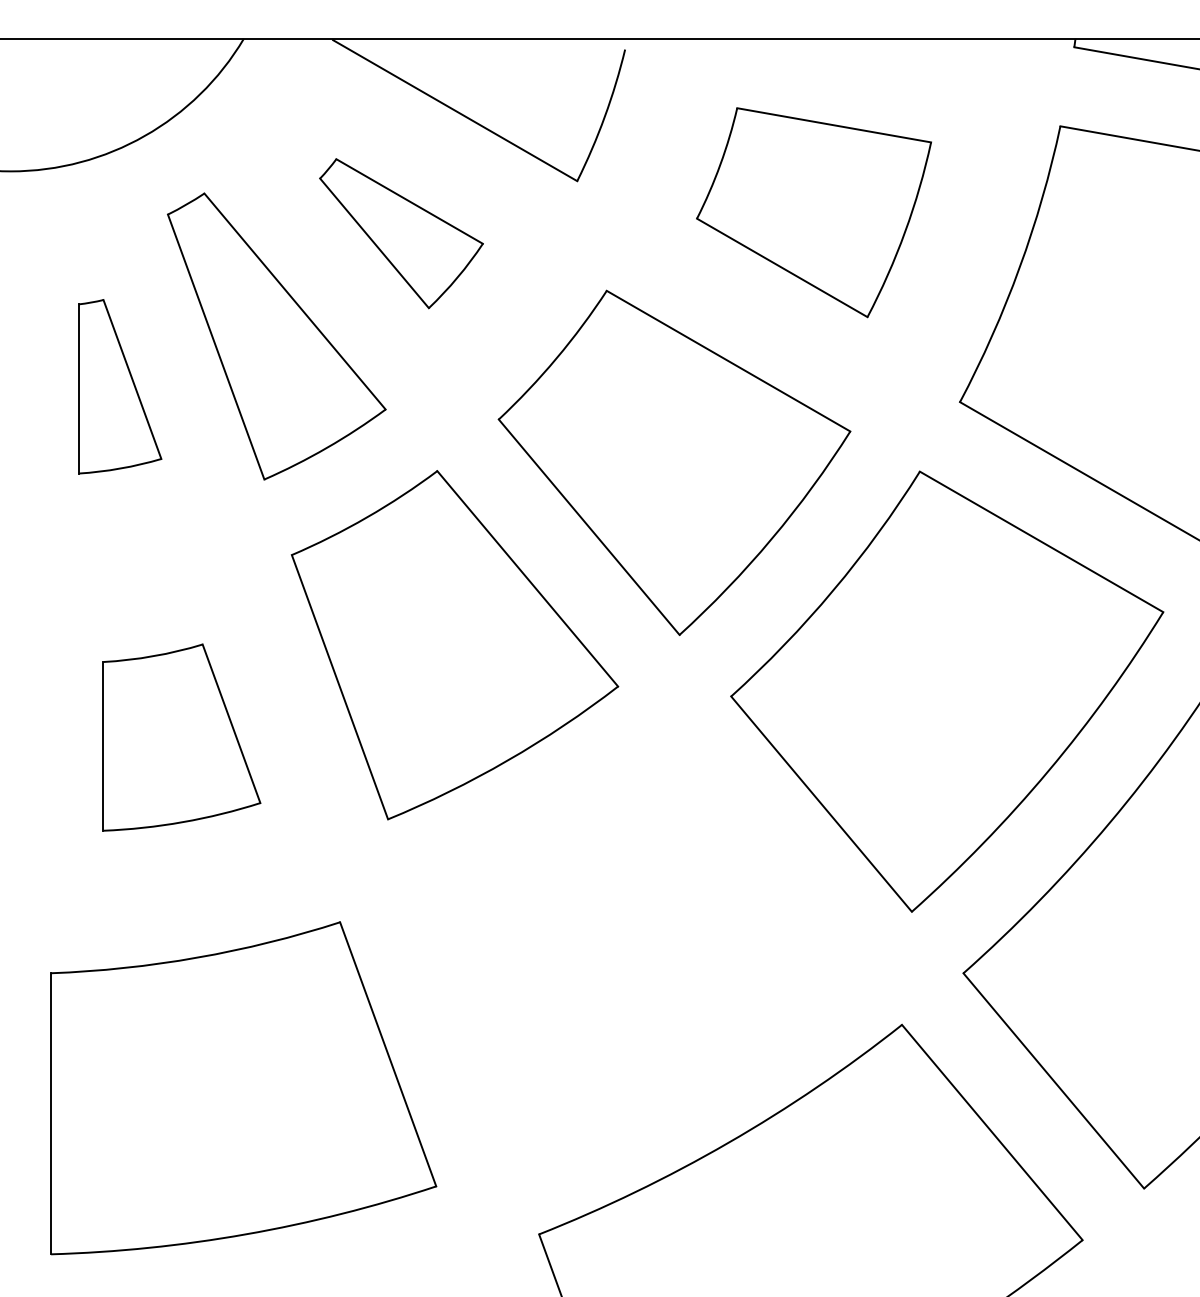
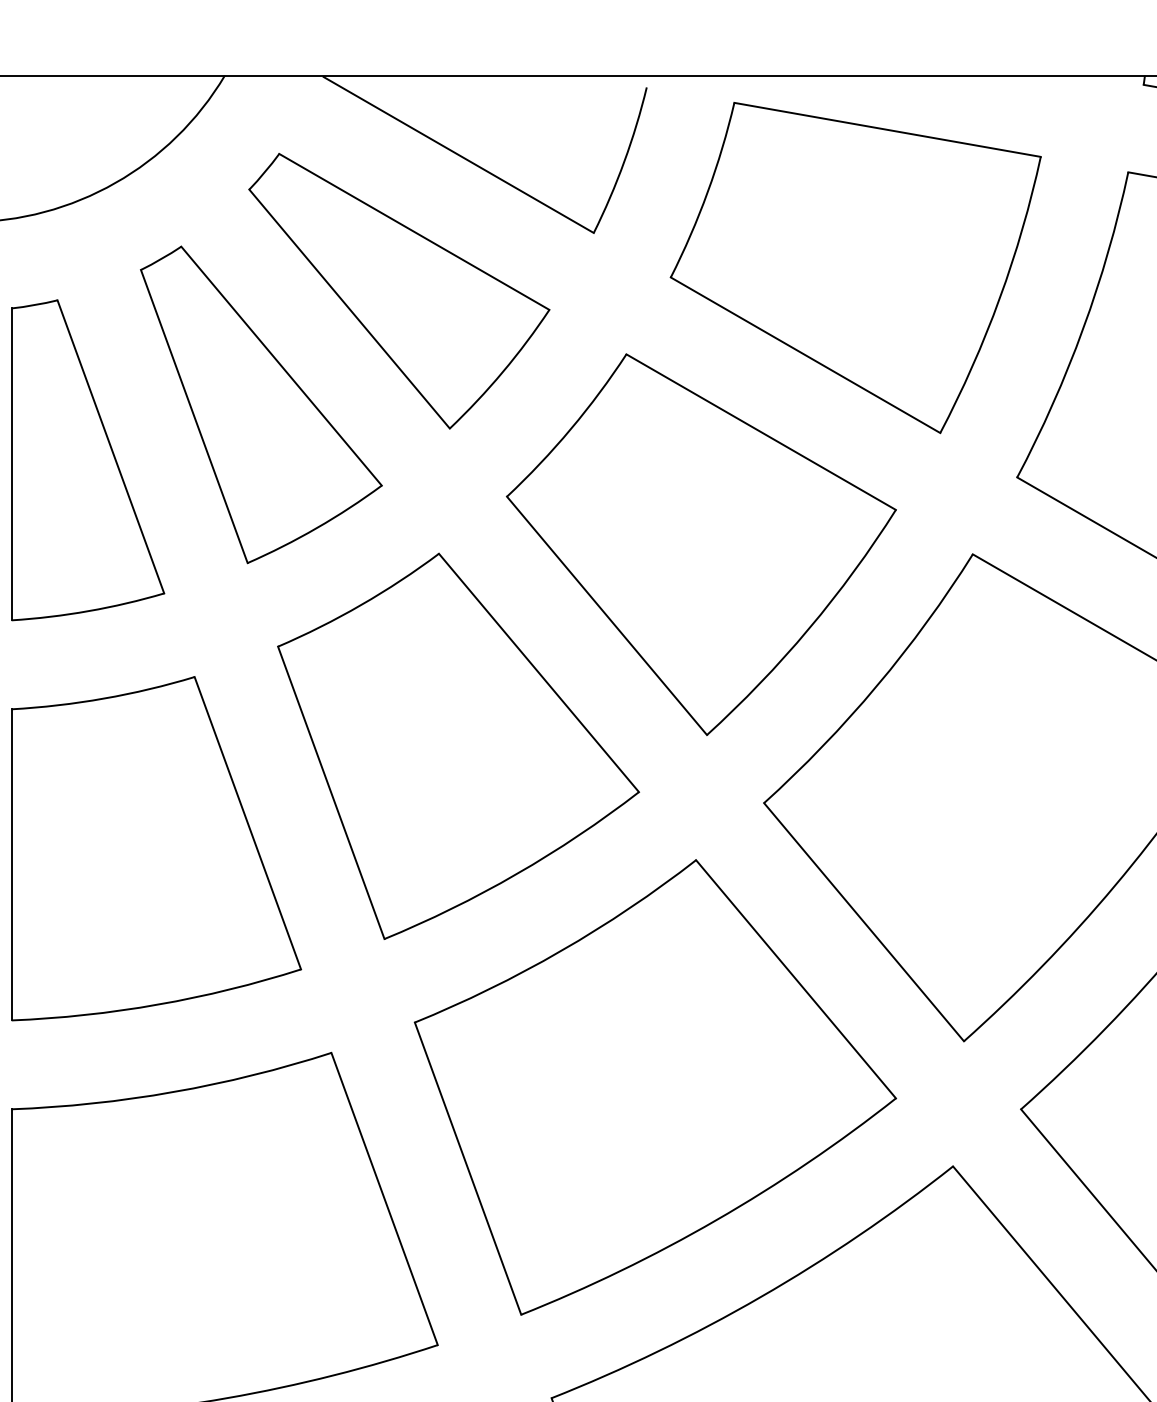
part: (813, 212) -> (855, 267), size x1.43
part: (401, 233) -> (399, 290), size x1.67
part: (119, 386) -> (87, 460), size x1.67
part: (181, 737) -> (155, 848), size x1.67
part: (632, 953) -> (654, 1087), added

